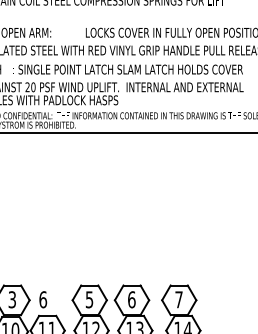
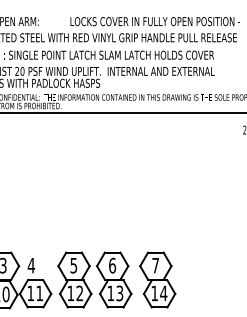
text: (43, 299) -> (31, 265), 6 -> 4

